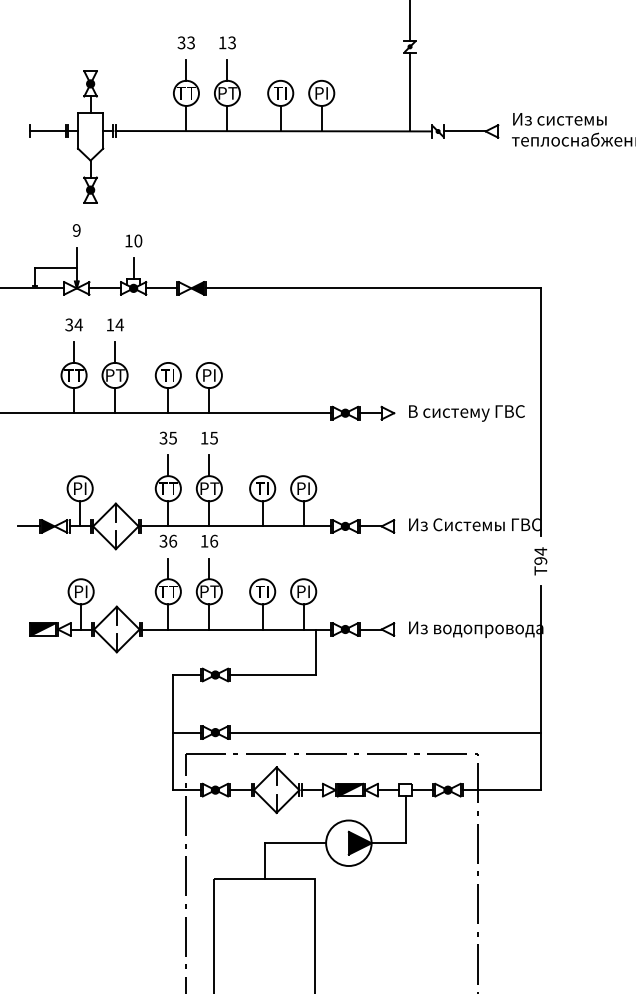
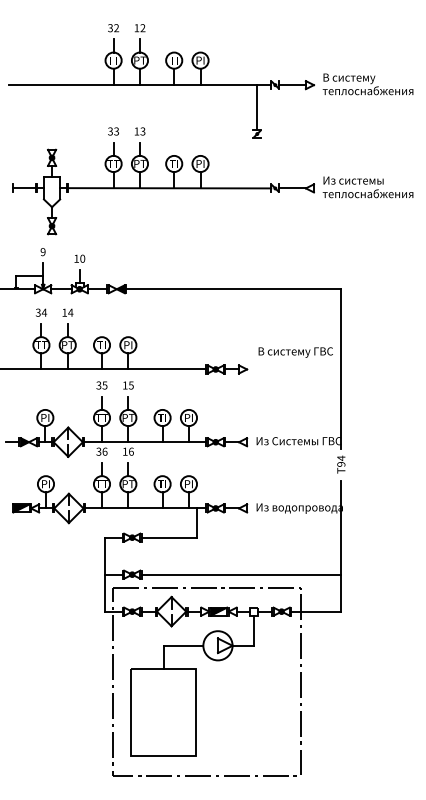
line: (410, 92) -> (257, 163), removed
text: (466, 413) -> (295, 352), moved
fill: (358, 842) -> (224, 645), removed

